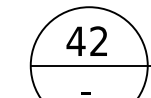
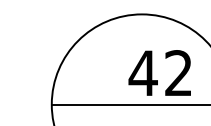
text: (86, 40) -> (159, 71), moved

